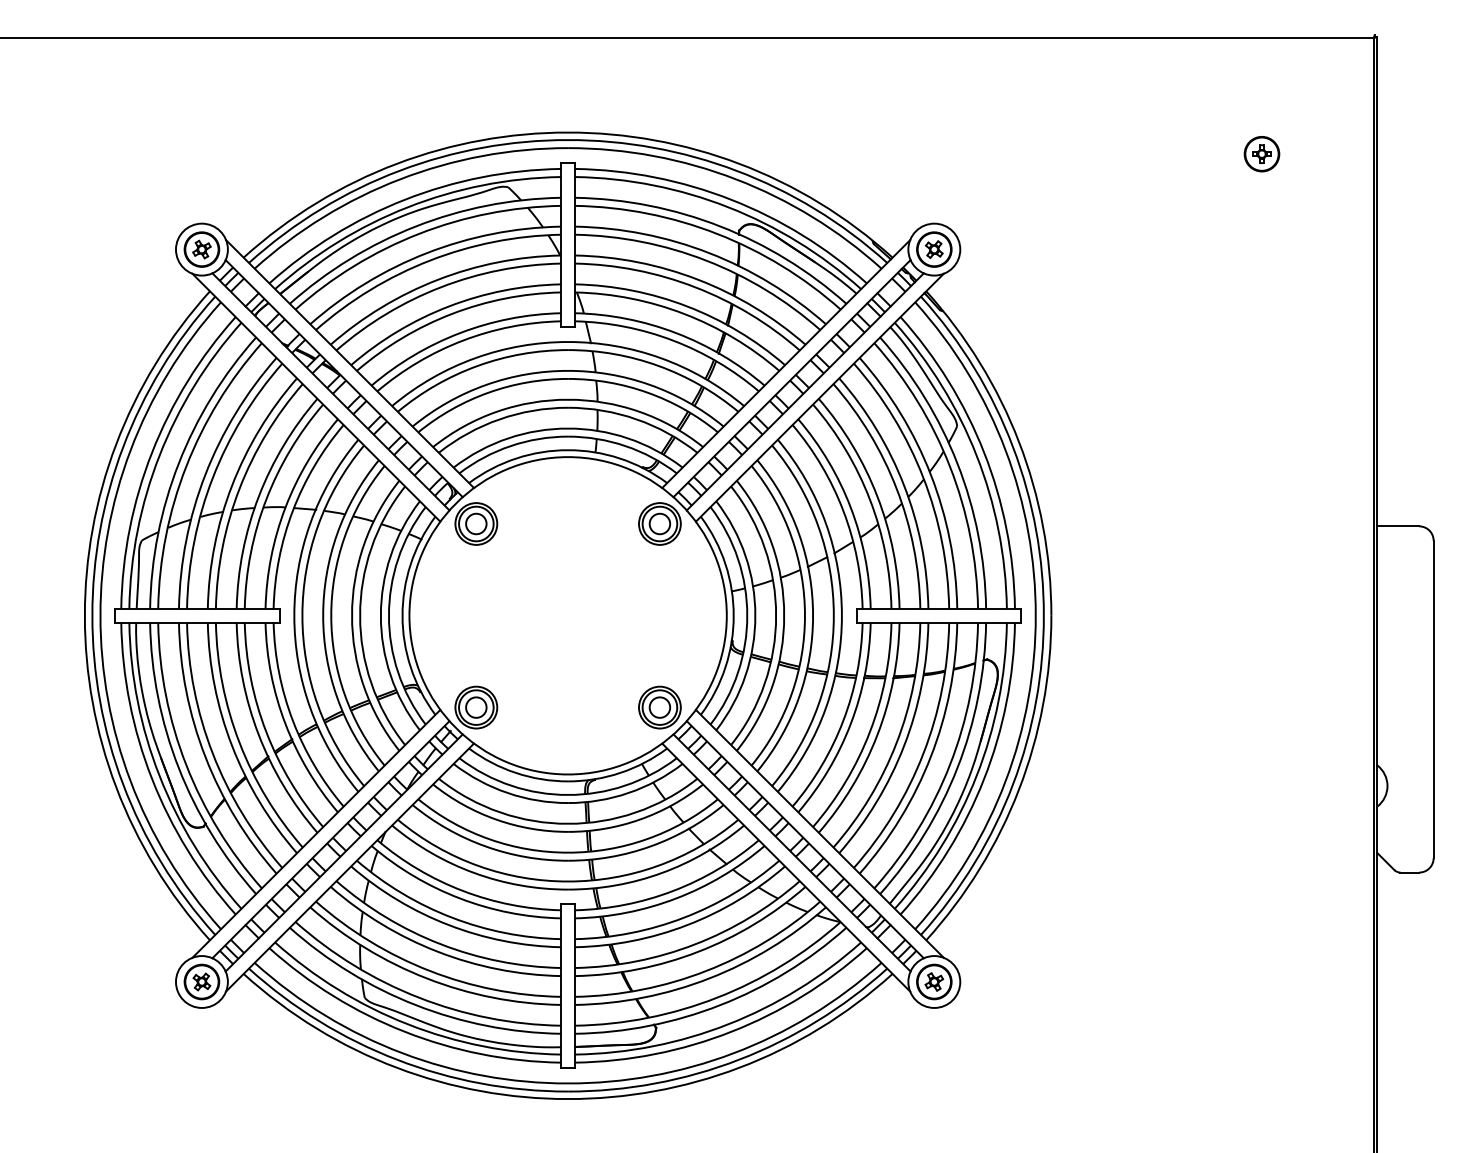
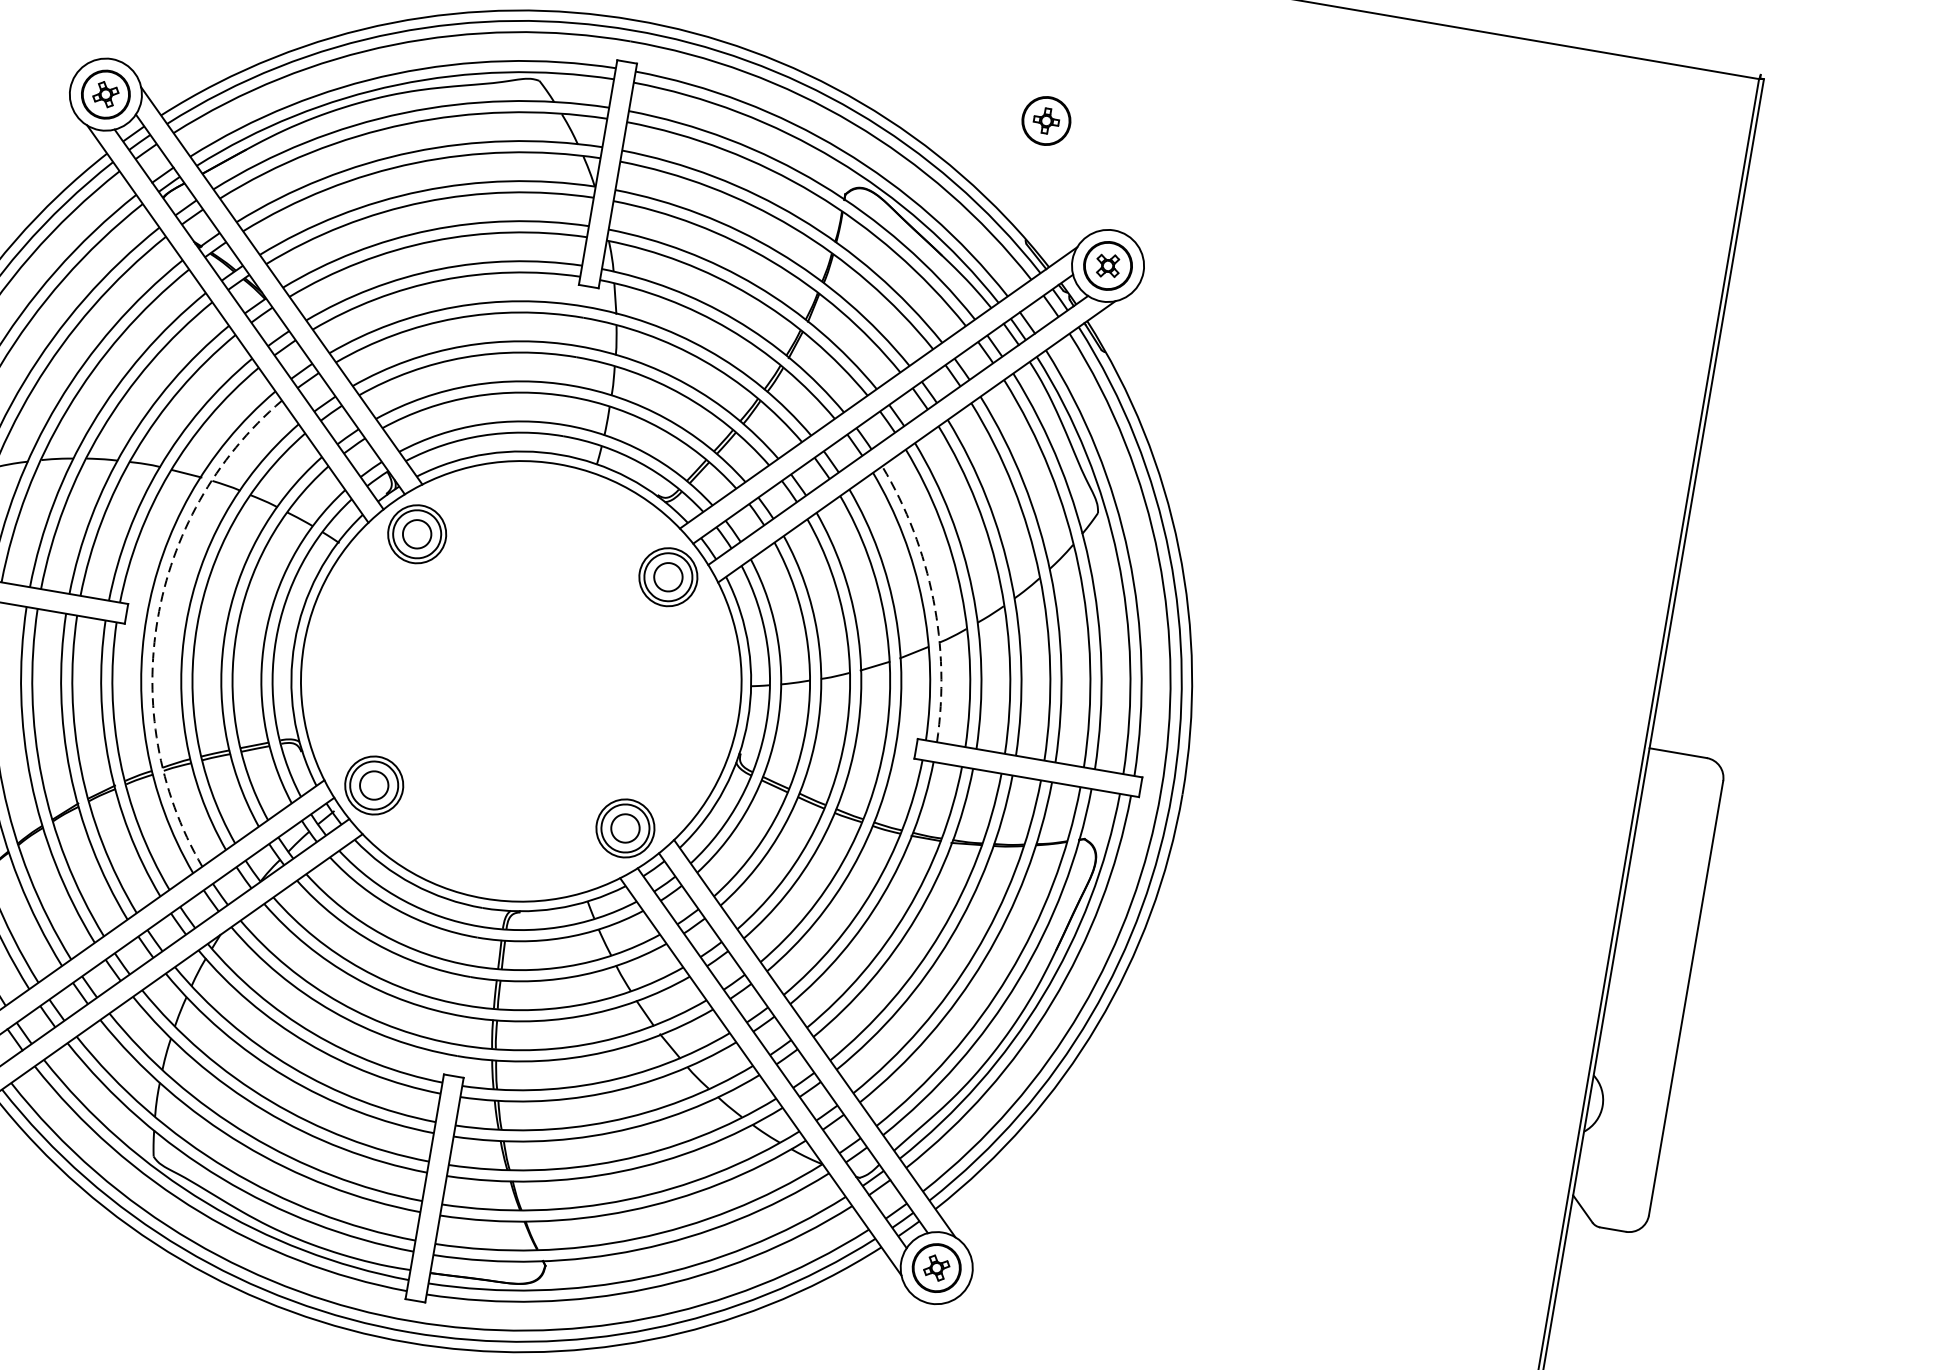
part: (1261, 154) -> (1045, 121), moved
arc: (850, 507) -> (933, 599), solid -> dashed
arc: (302, 615) -> (157, 618), solid -> dashed

